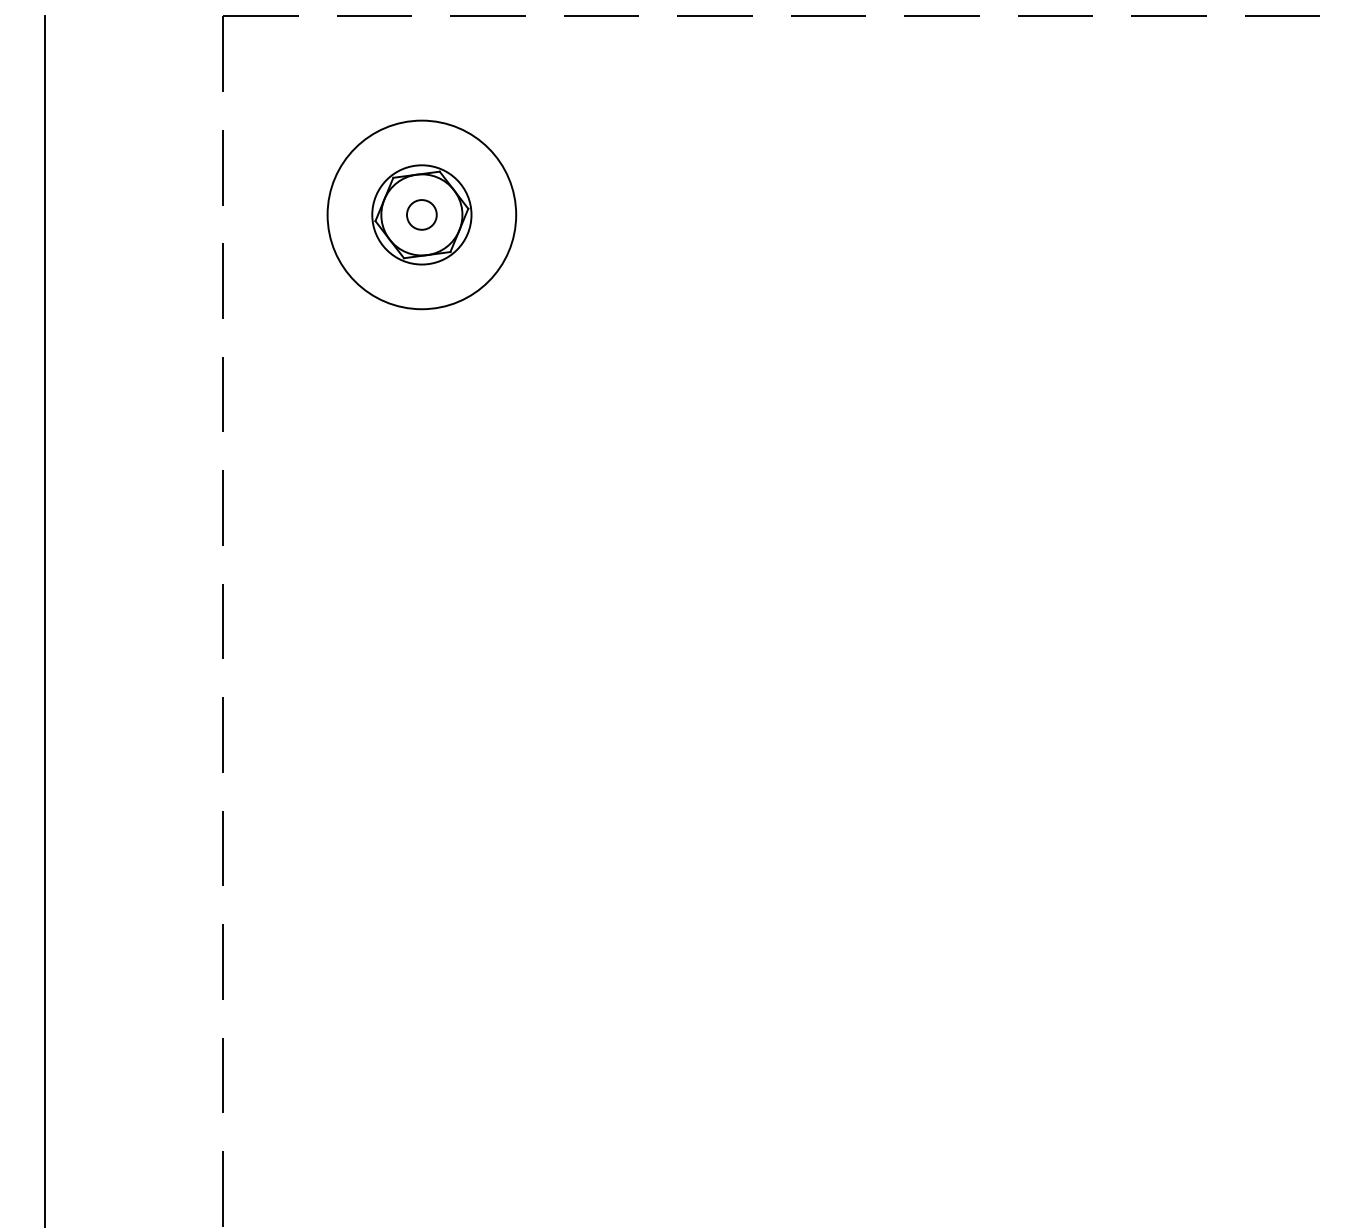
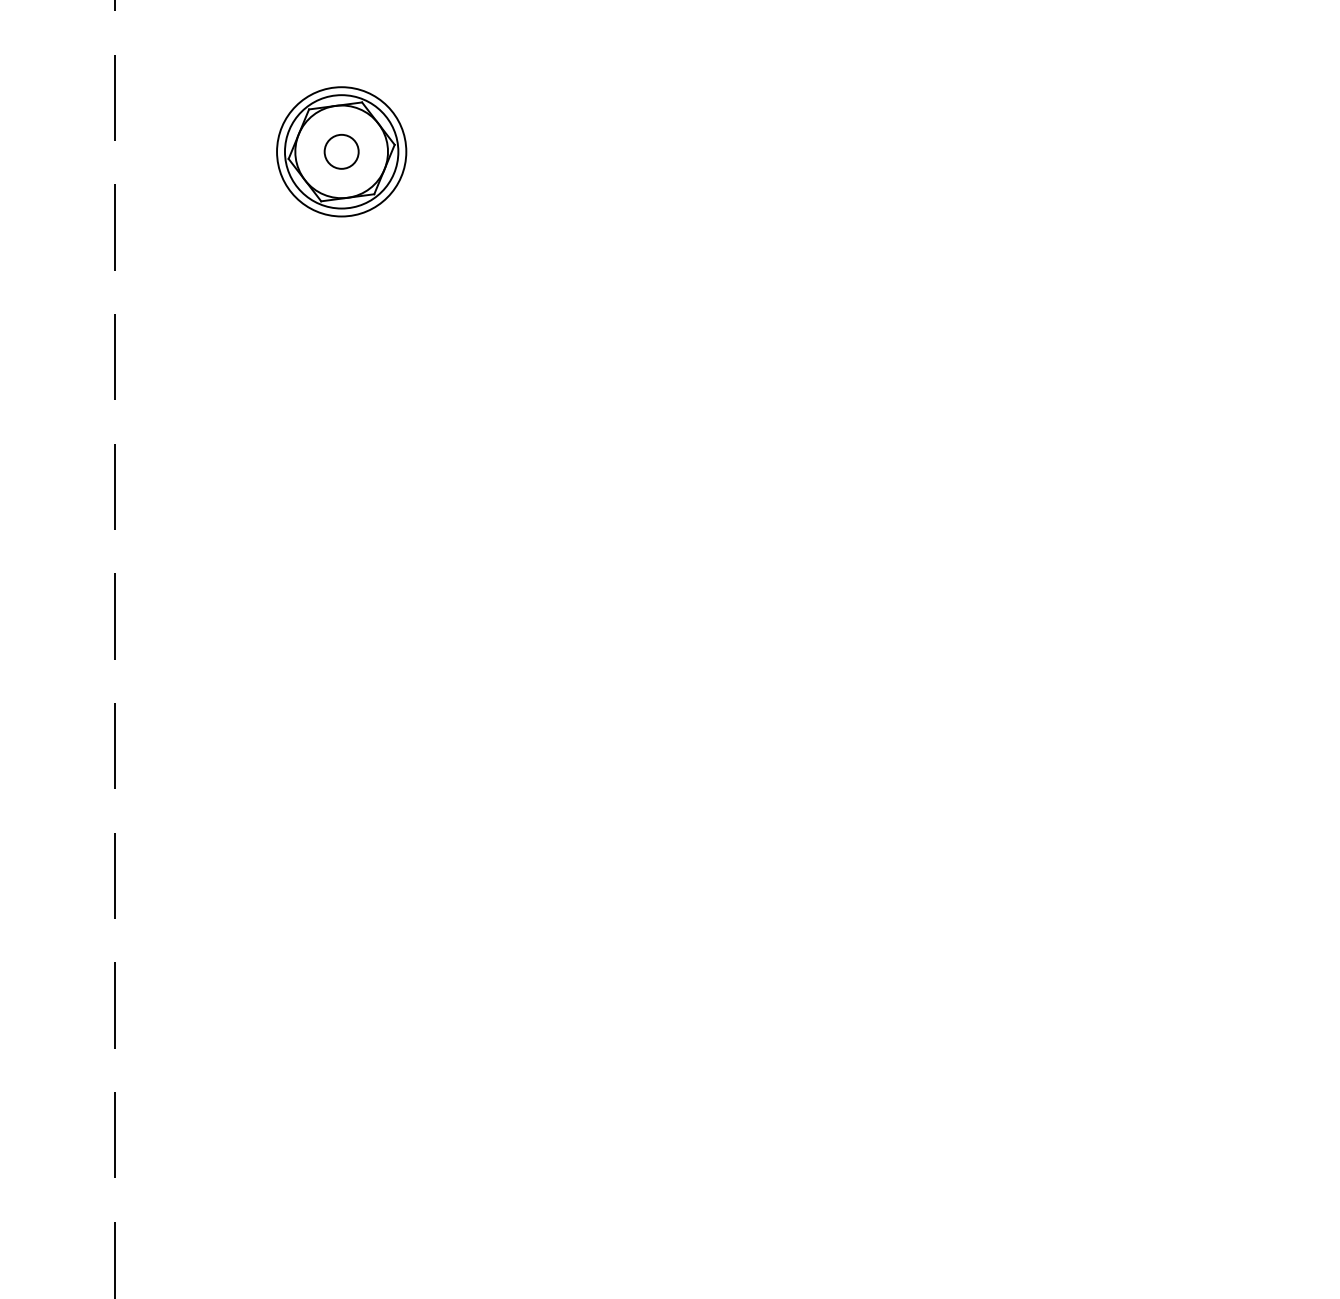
circle: (421, 214) -> (341, 151), size x0.6

